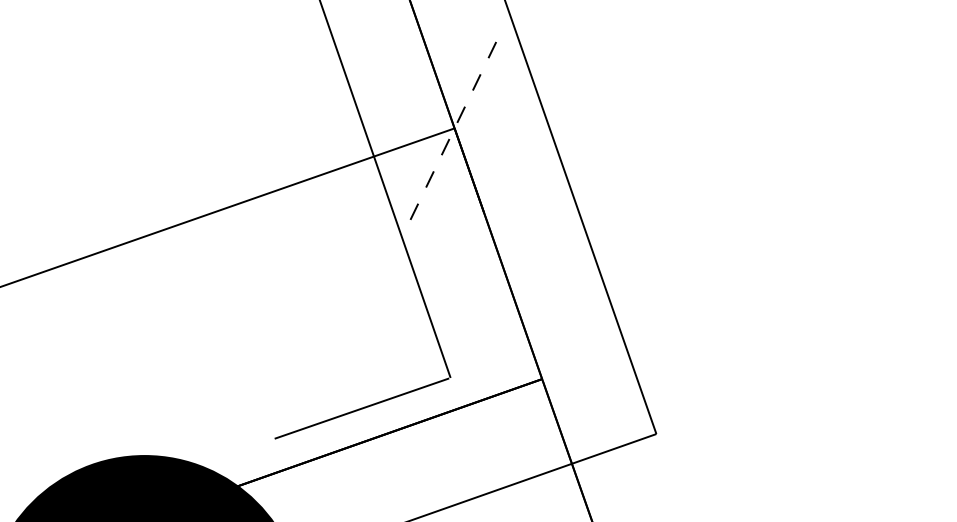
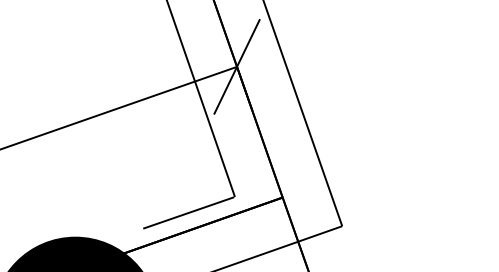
line: (455, 127) -> (237, 66), dashed -> solid

